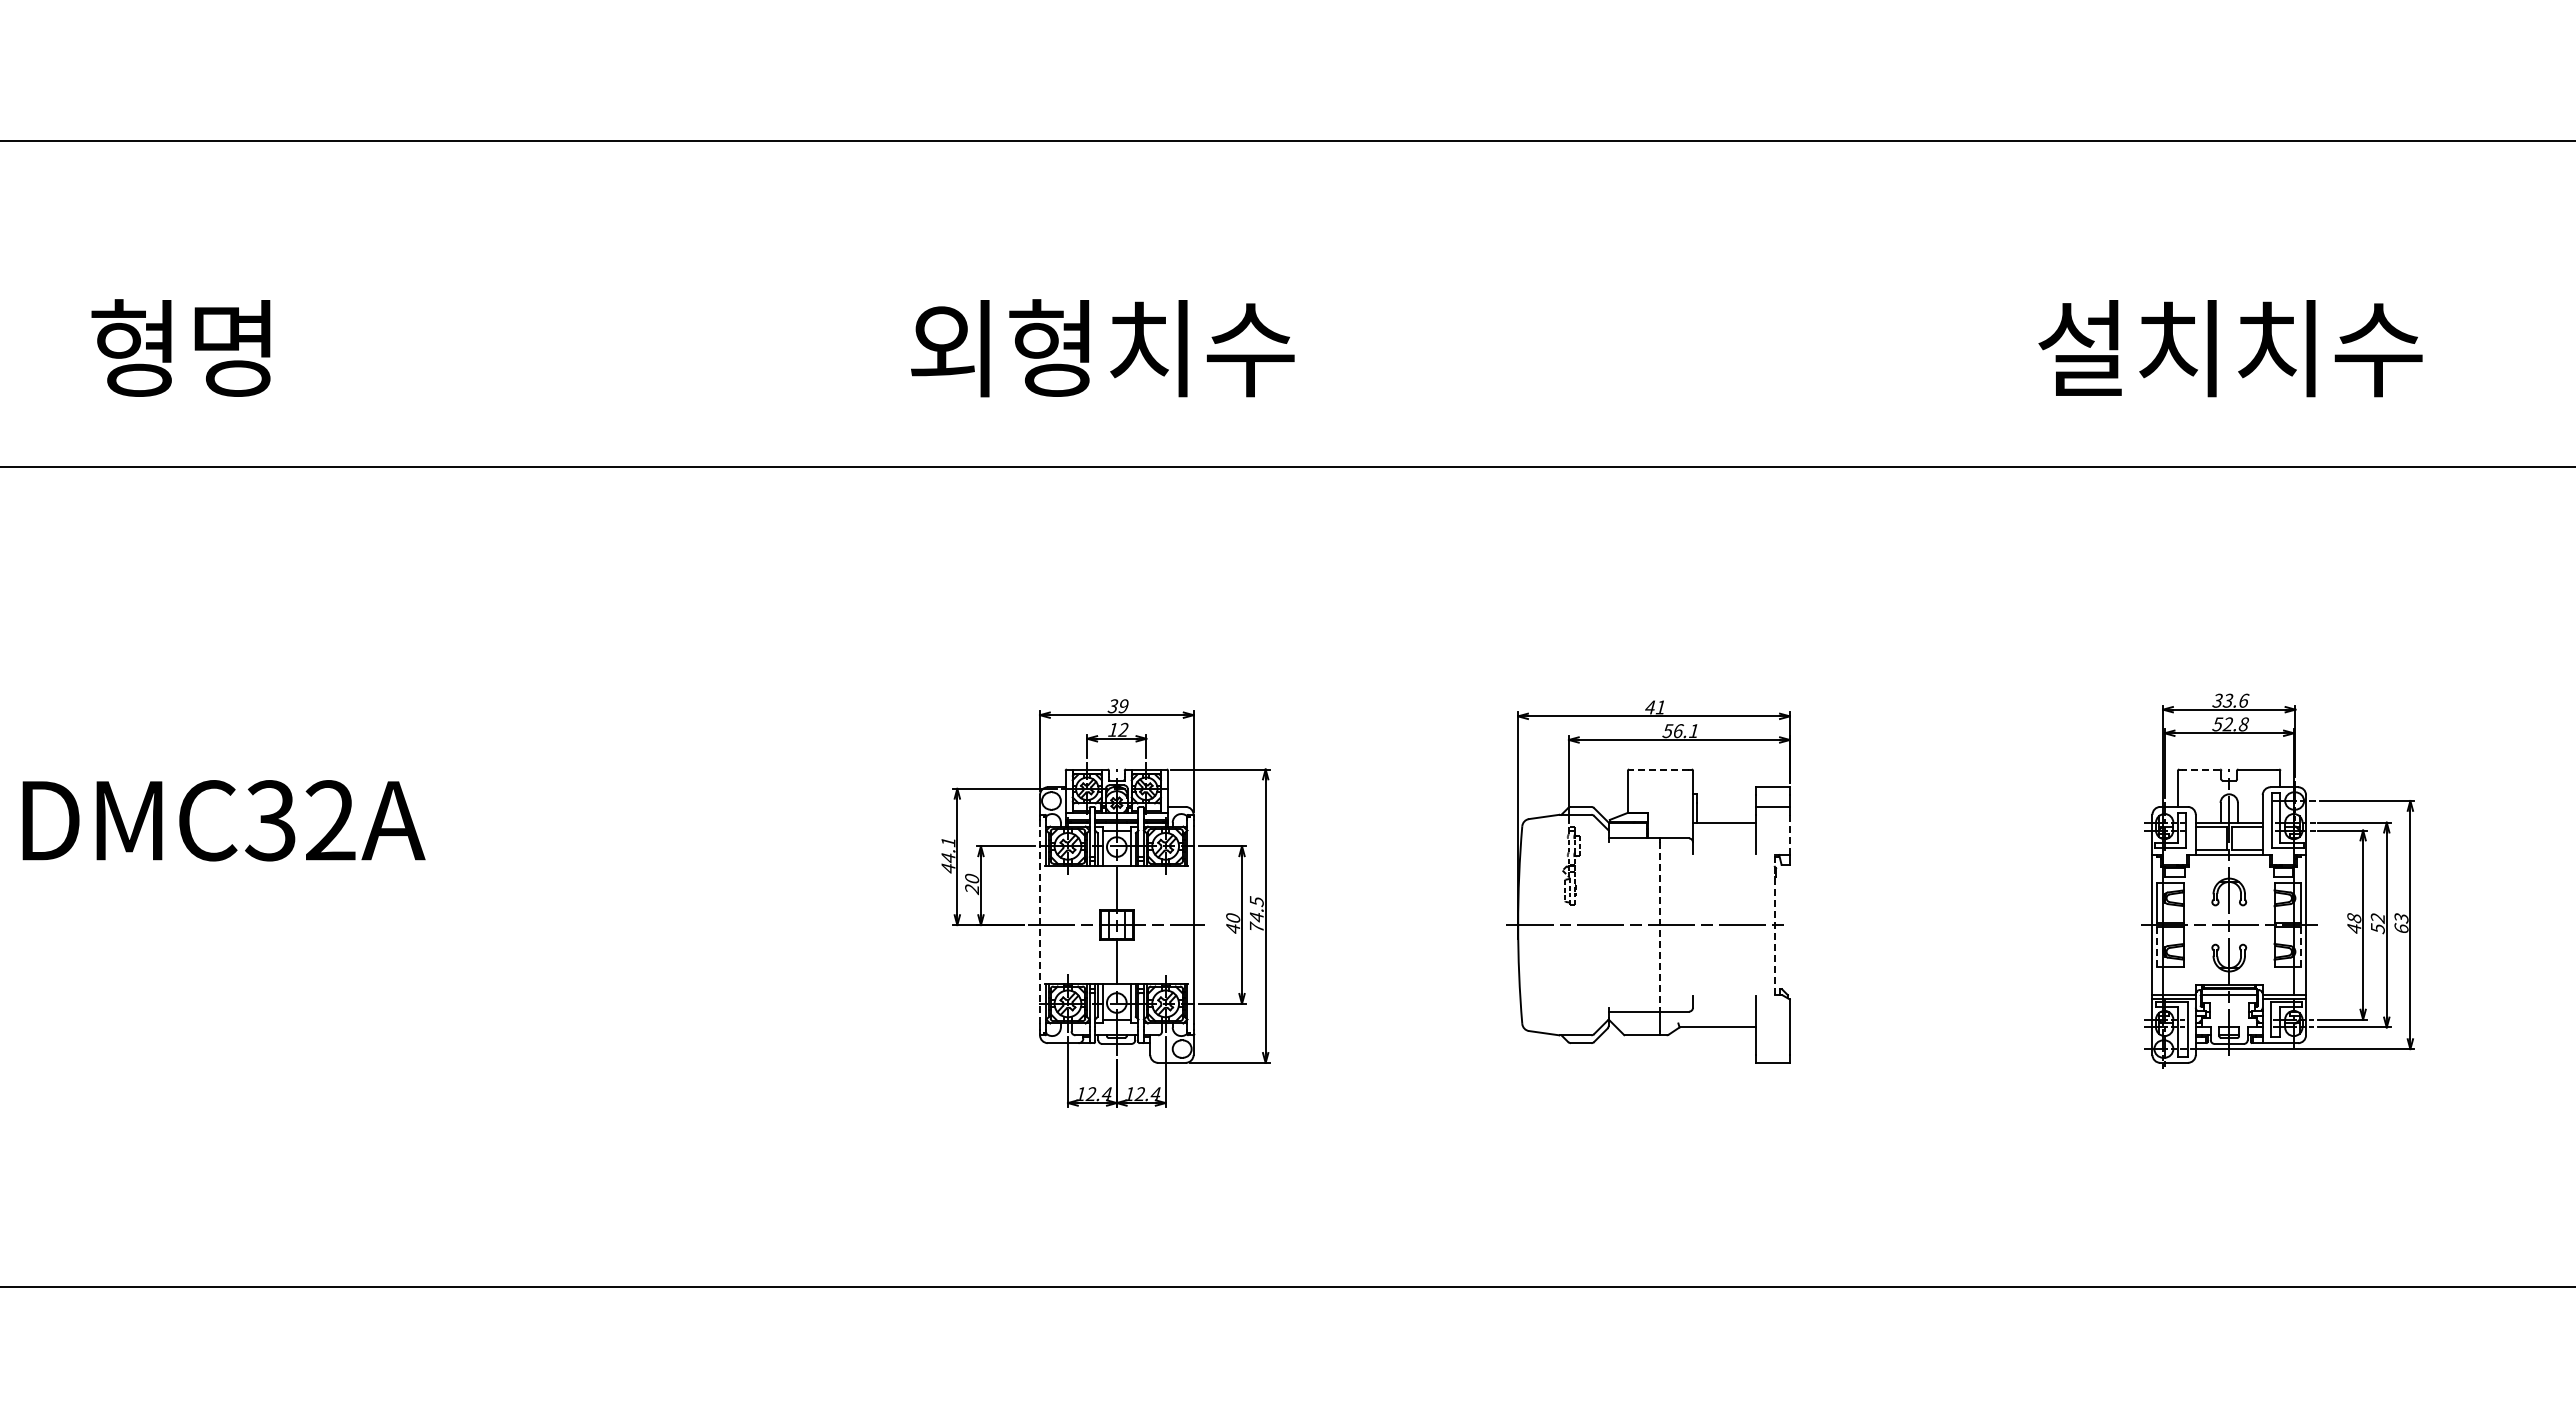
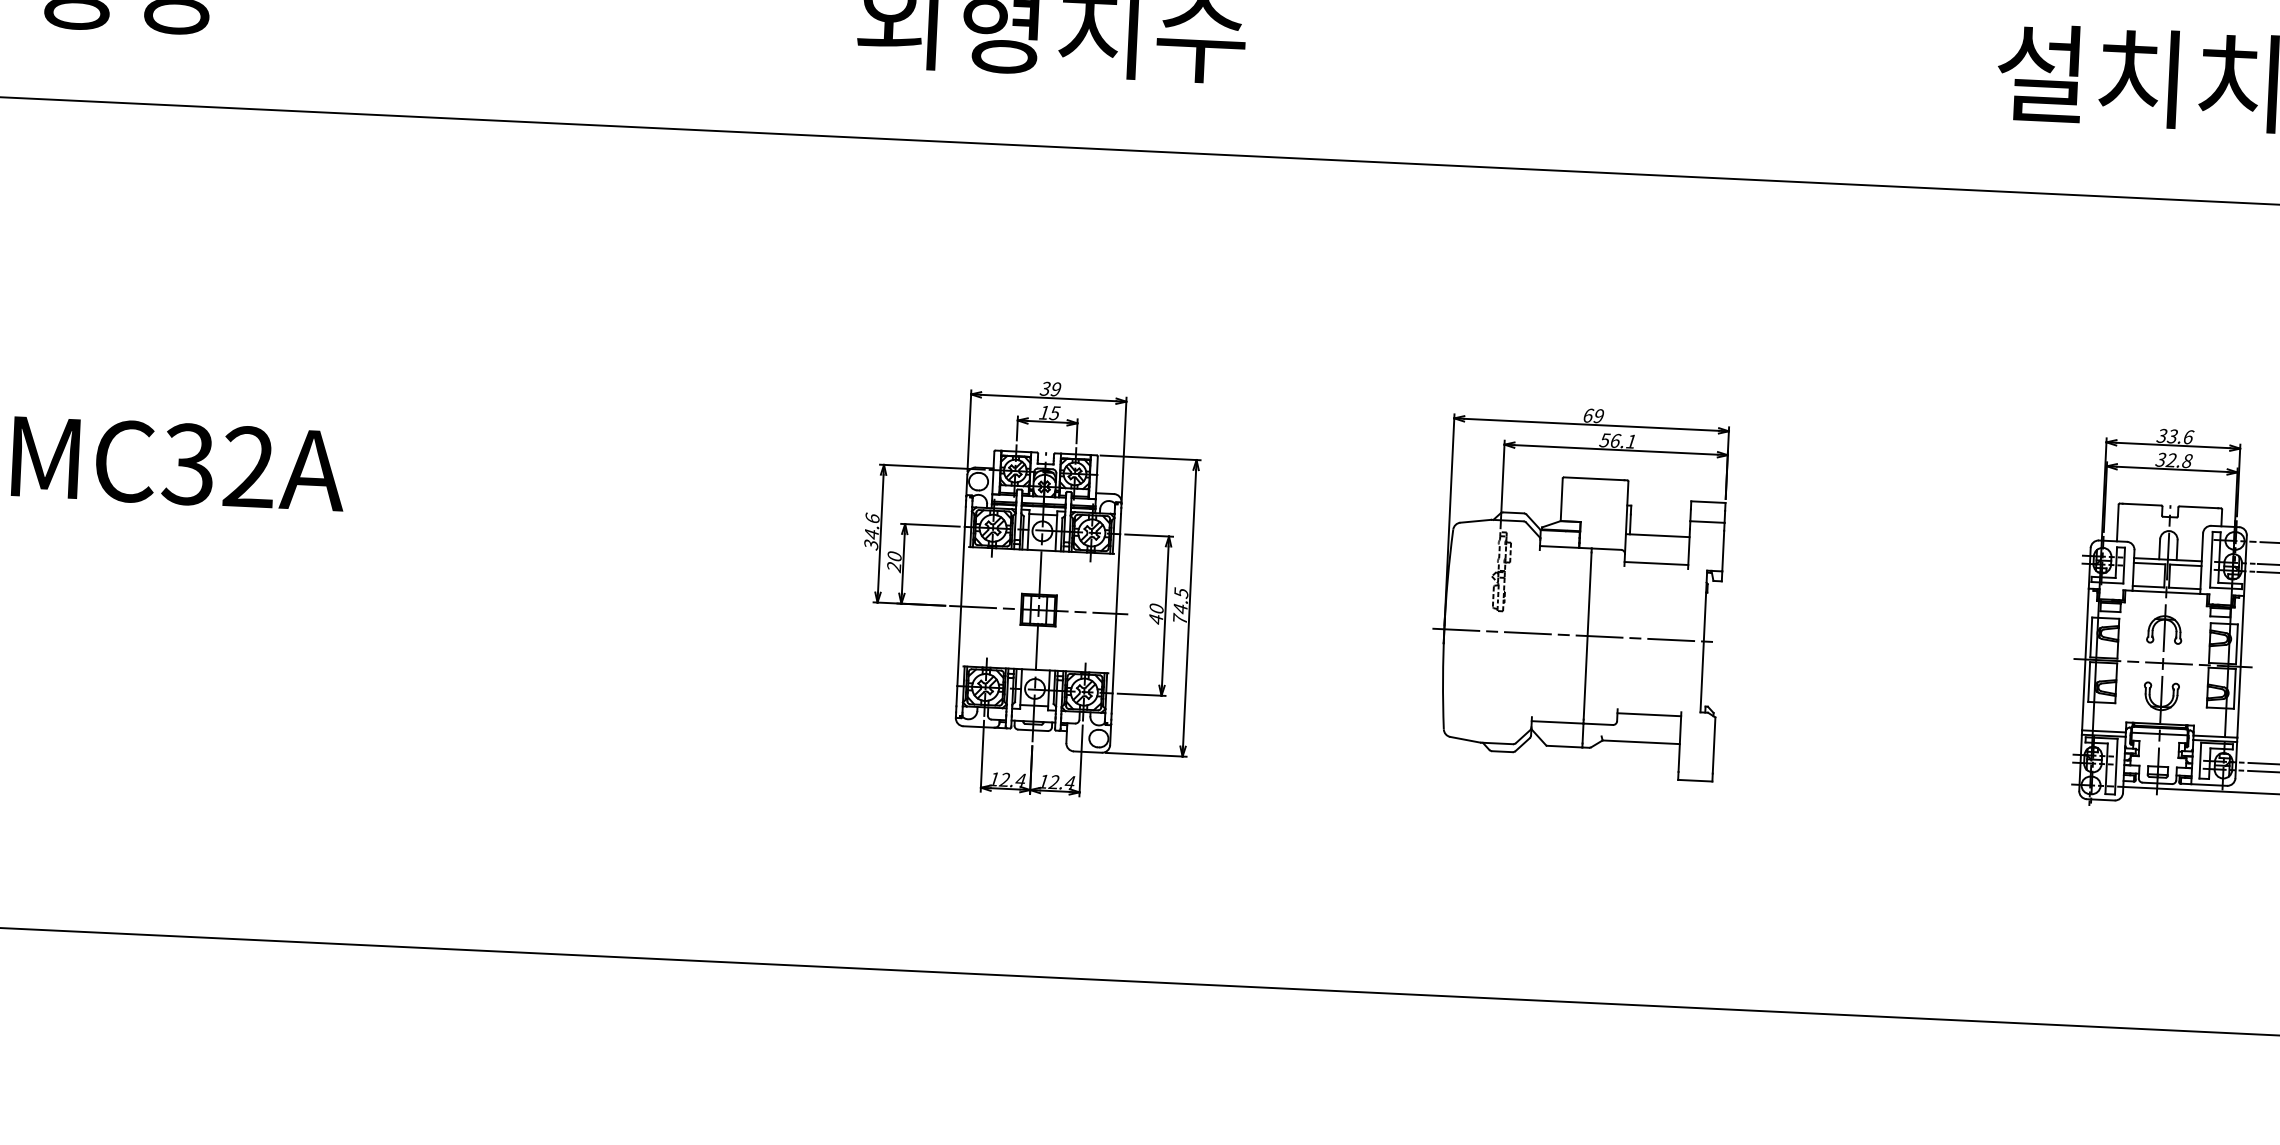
text: (1655, 707) -> (1593, 415), 41 -> 69
text: (2218, 723) -> (2161, 458), 52.8 -> 32.8
text: (1123, 729) -> (1054, 412), 12 -> 15
line: (1659, 769) -> (1594, 478), dashed -> solid
line: (2200, 769) -> (2141, 504), dashed -> solid
line: (1789, 834) -> (1722, 550), dashed -> solid
line: (1723, 850) -> (1655, 563), added
text: (948, 854) -> (871, 530), 44.1 -> 34.6
line: (1774, 924) -> (1703, 640), dashed -> solid
line: (1040, 925) -> (961, 606), dashed -> solid
line: (1659, 925) -> (1587, 636), dashed -> solid
line: (2157, 947) -> (2089, 682), dashed -> solid
line: (2301, 947) -> (2234, 689), dashed -> solid
line: (1723, 999) -> (1648, 714), added

